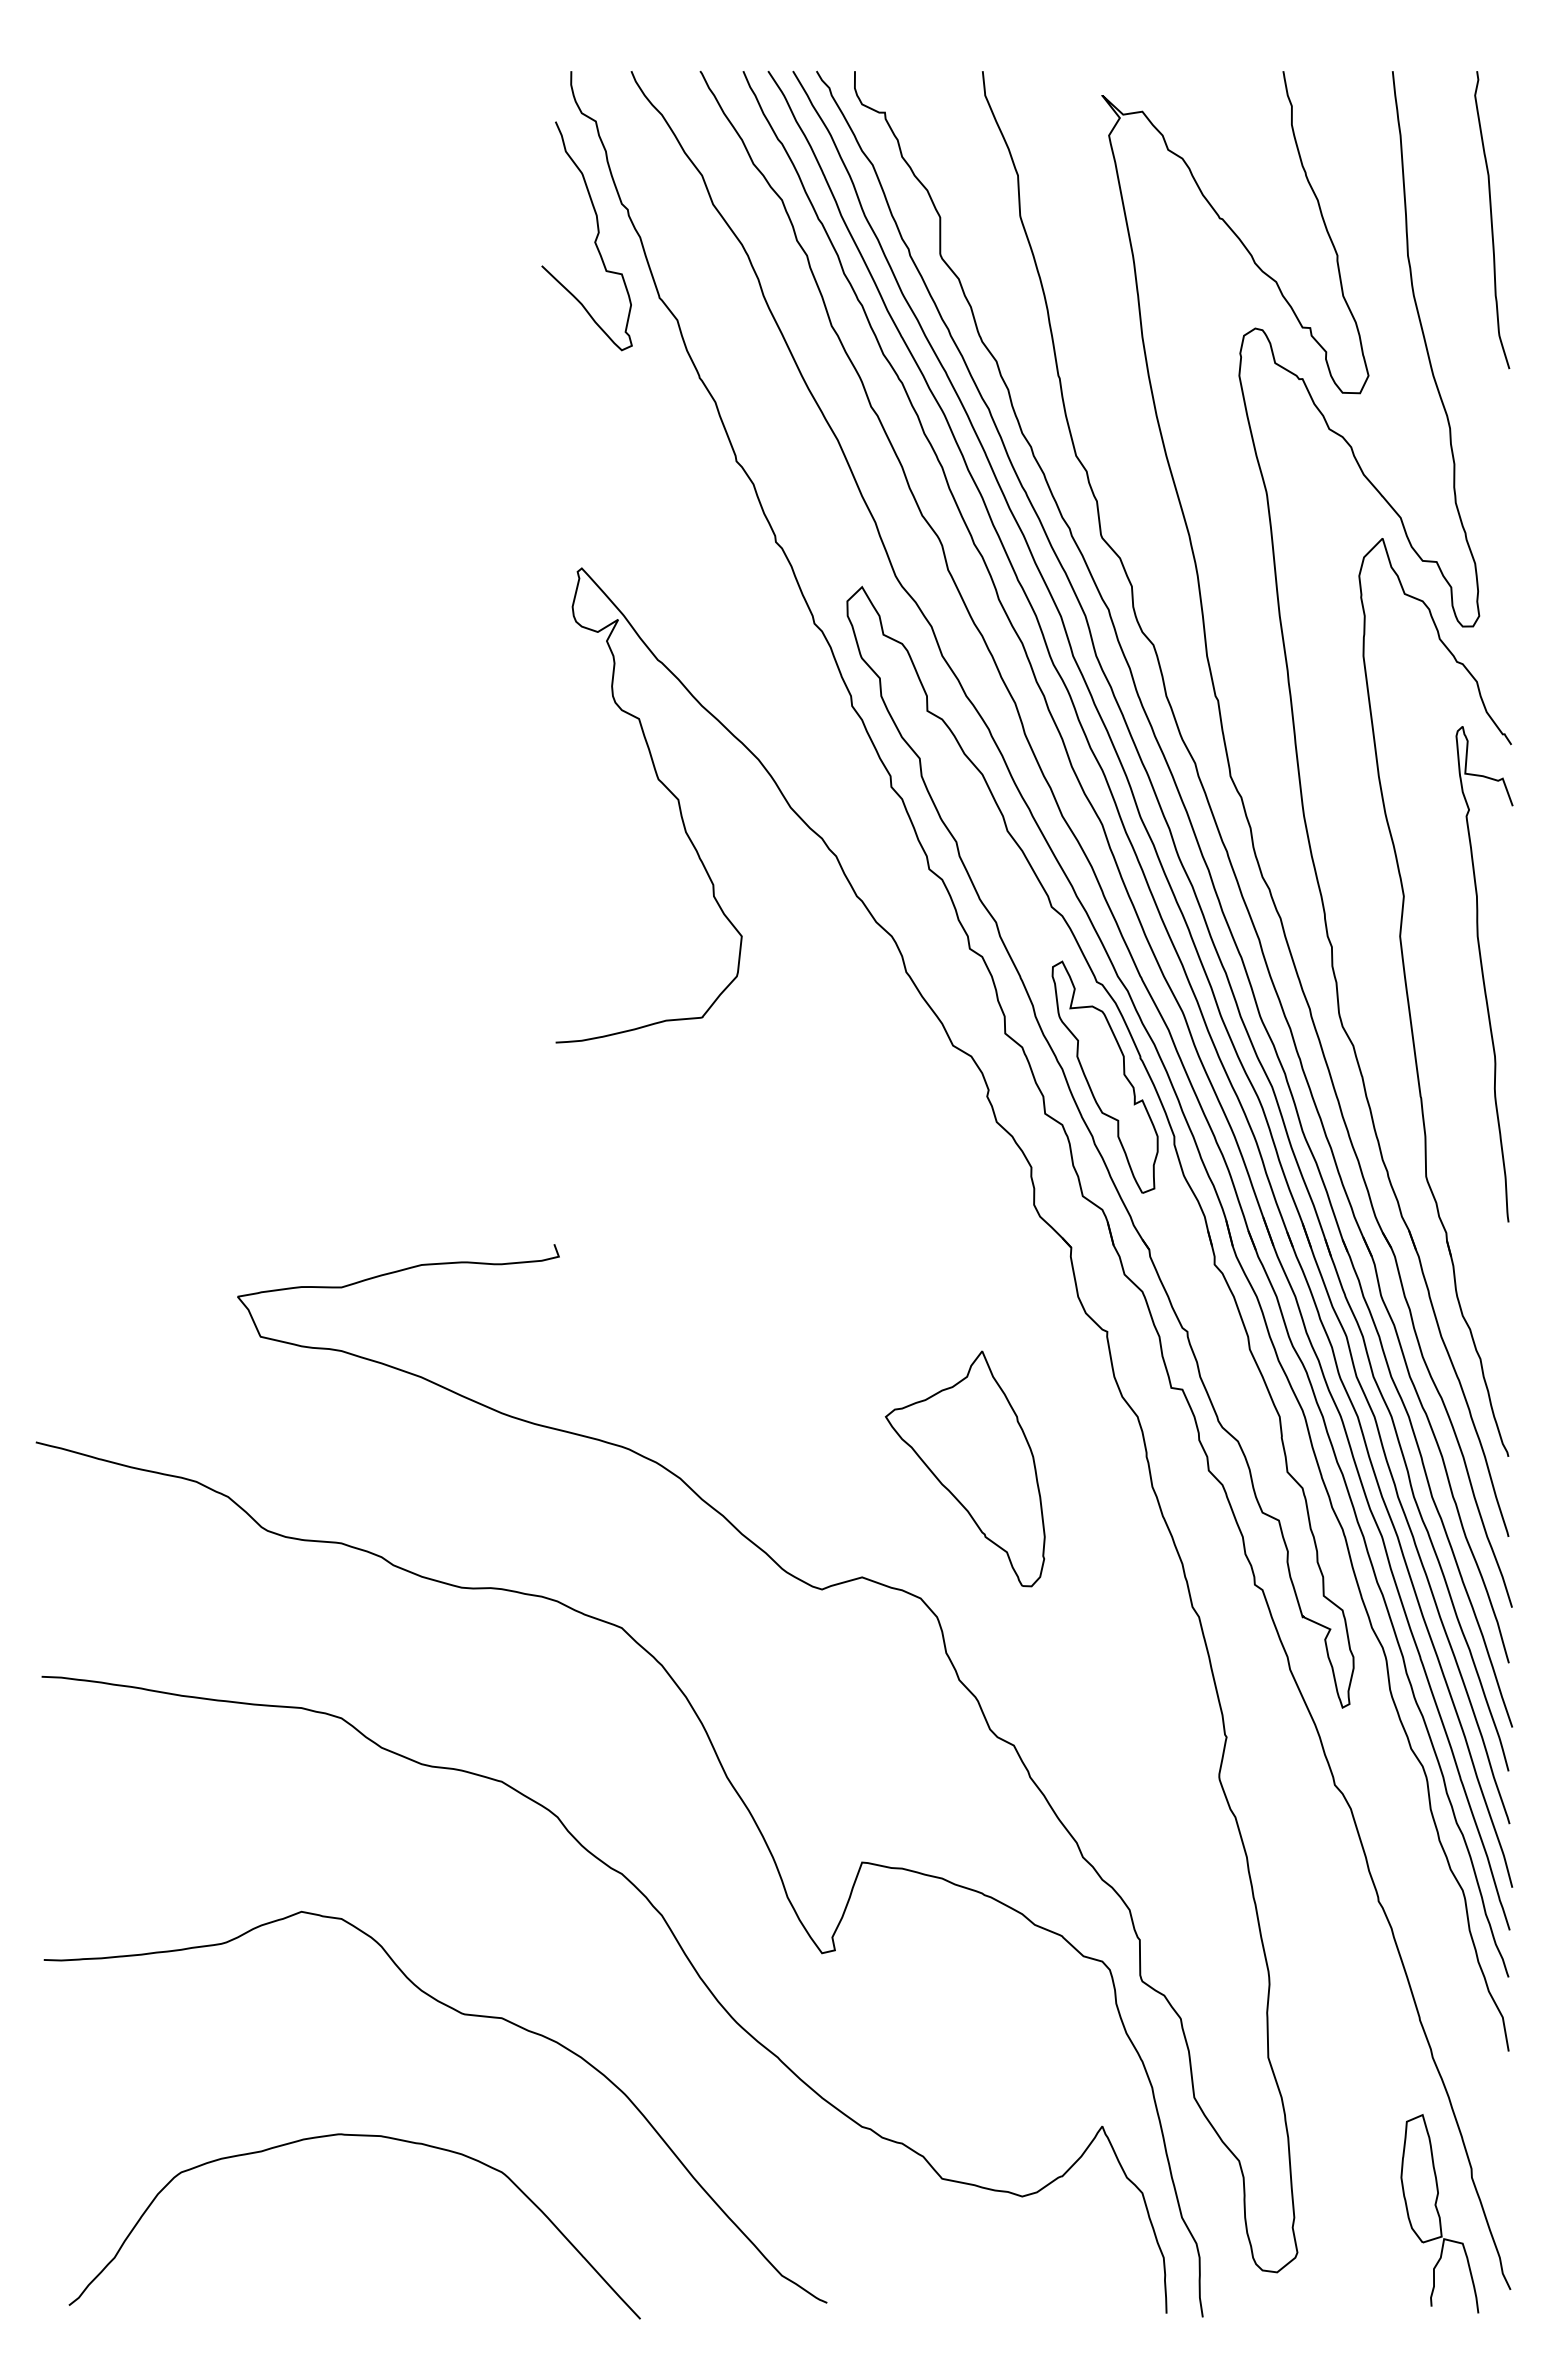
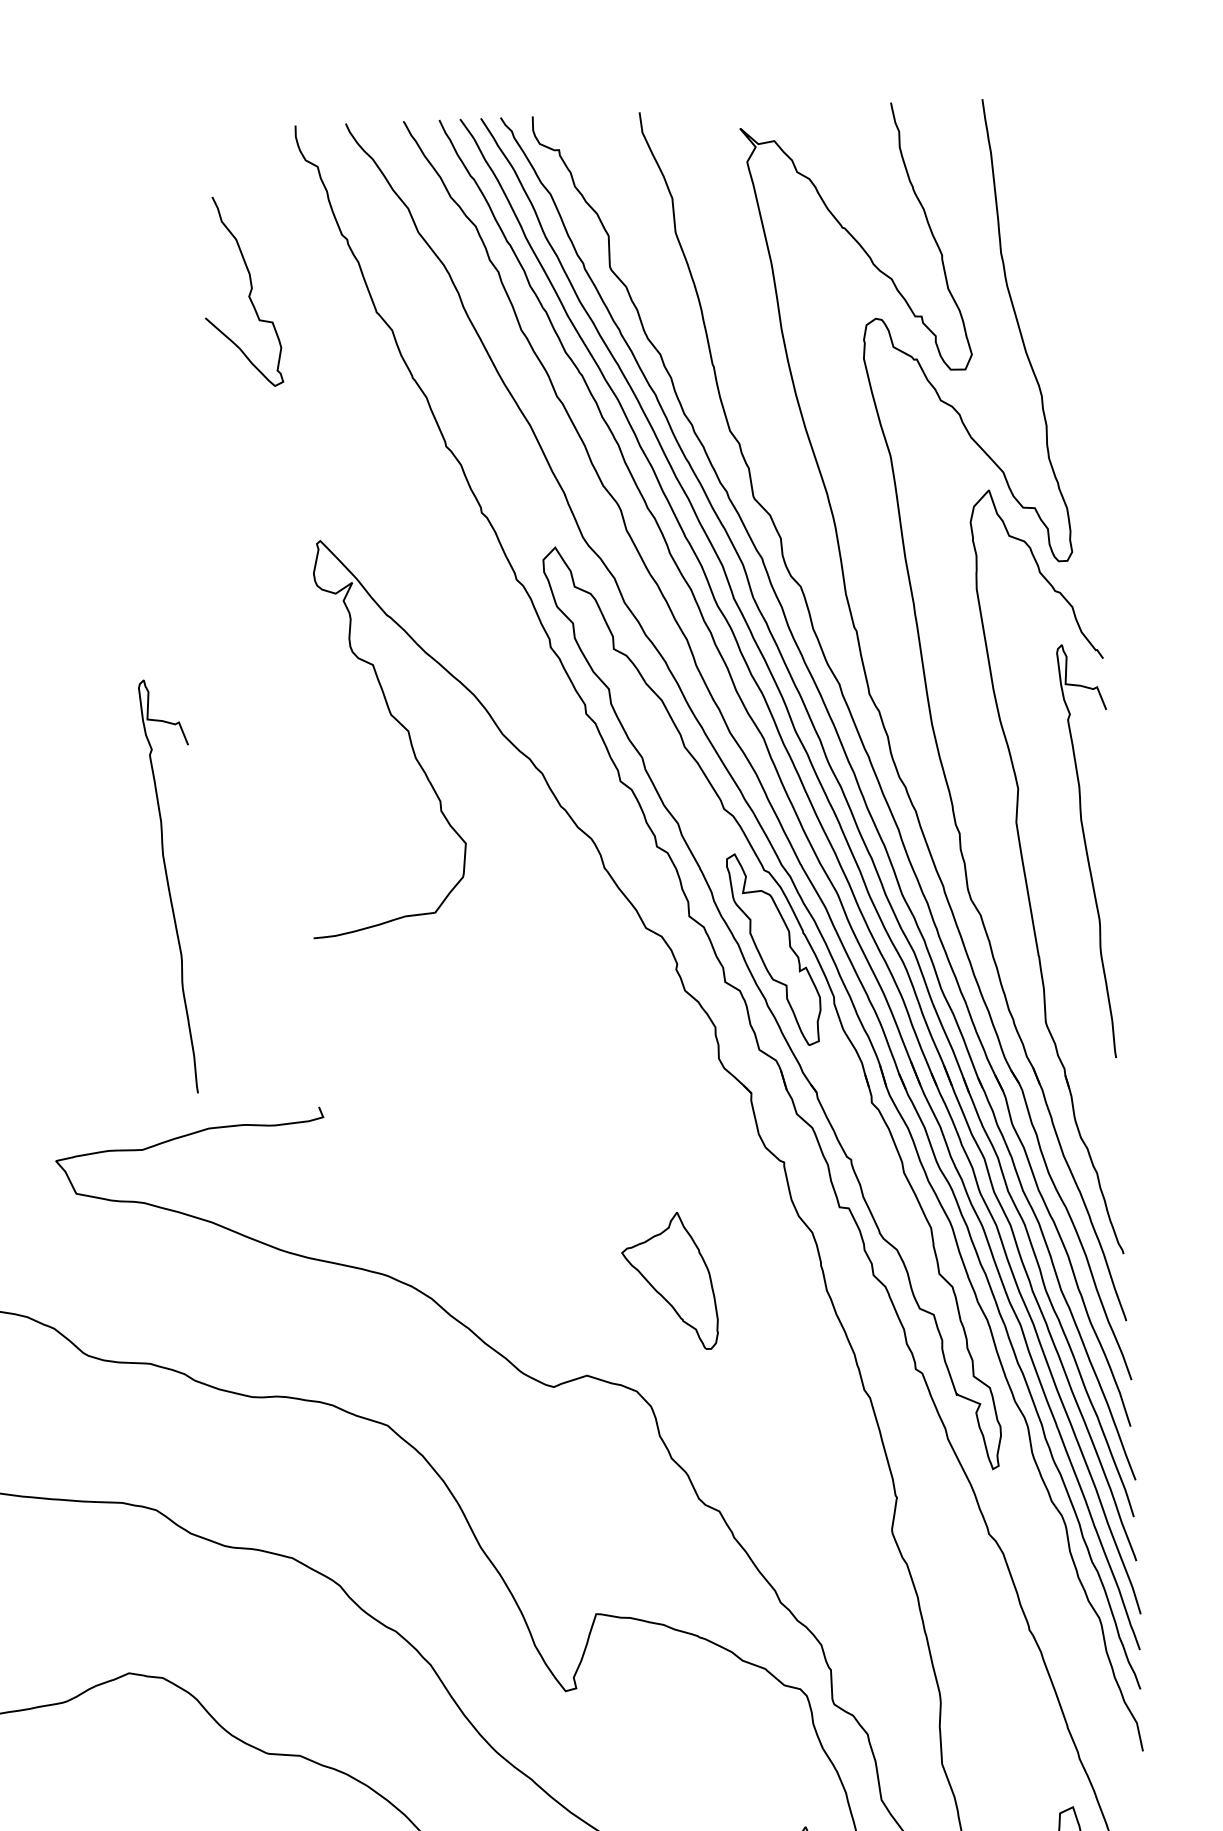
curve: (1492, 220) -> (1070, 220), removed
curve: (594, 240) -> (248, 295), moved
curve: (385, 974) -> (169, 886), added
part: (964, 1468) -> (669, 1281), size x0.7

